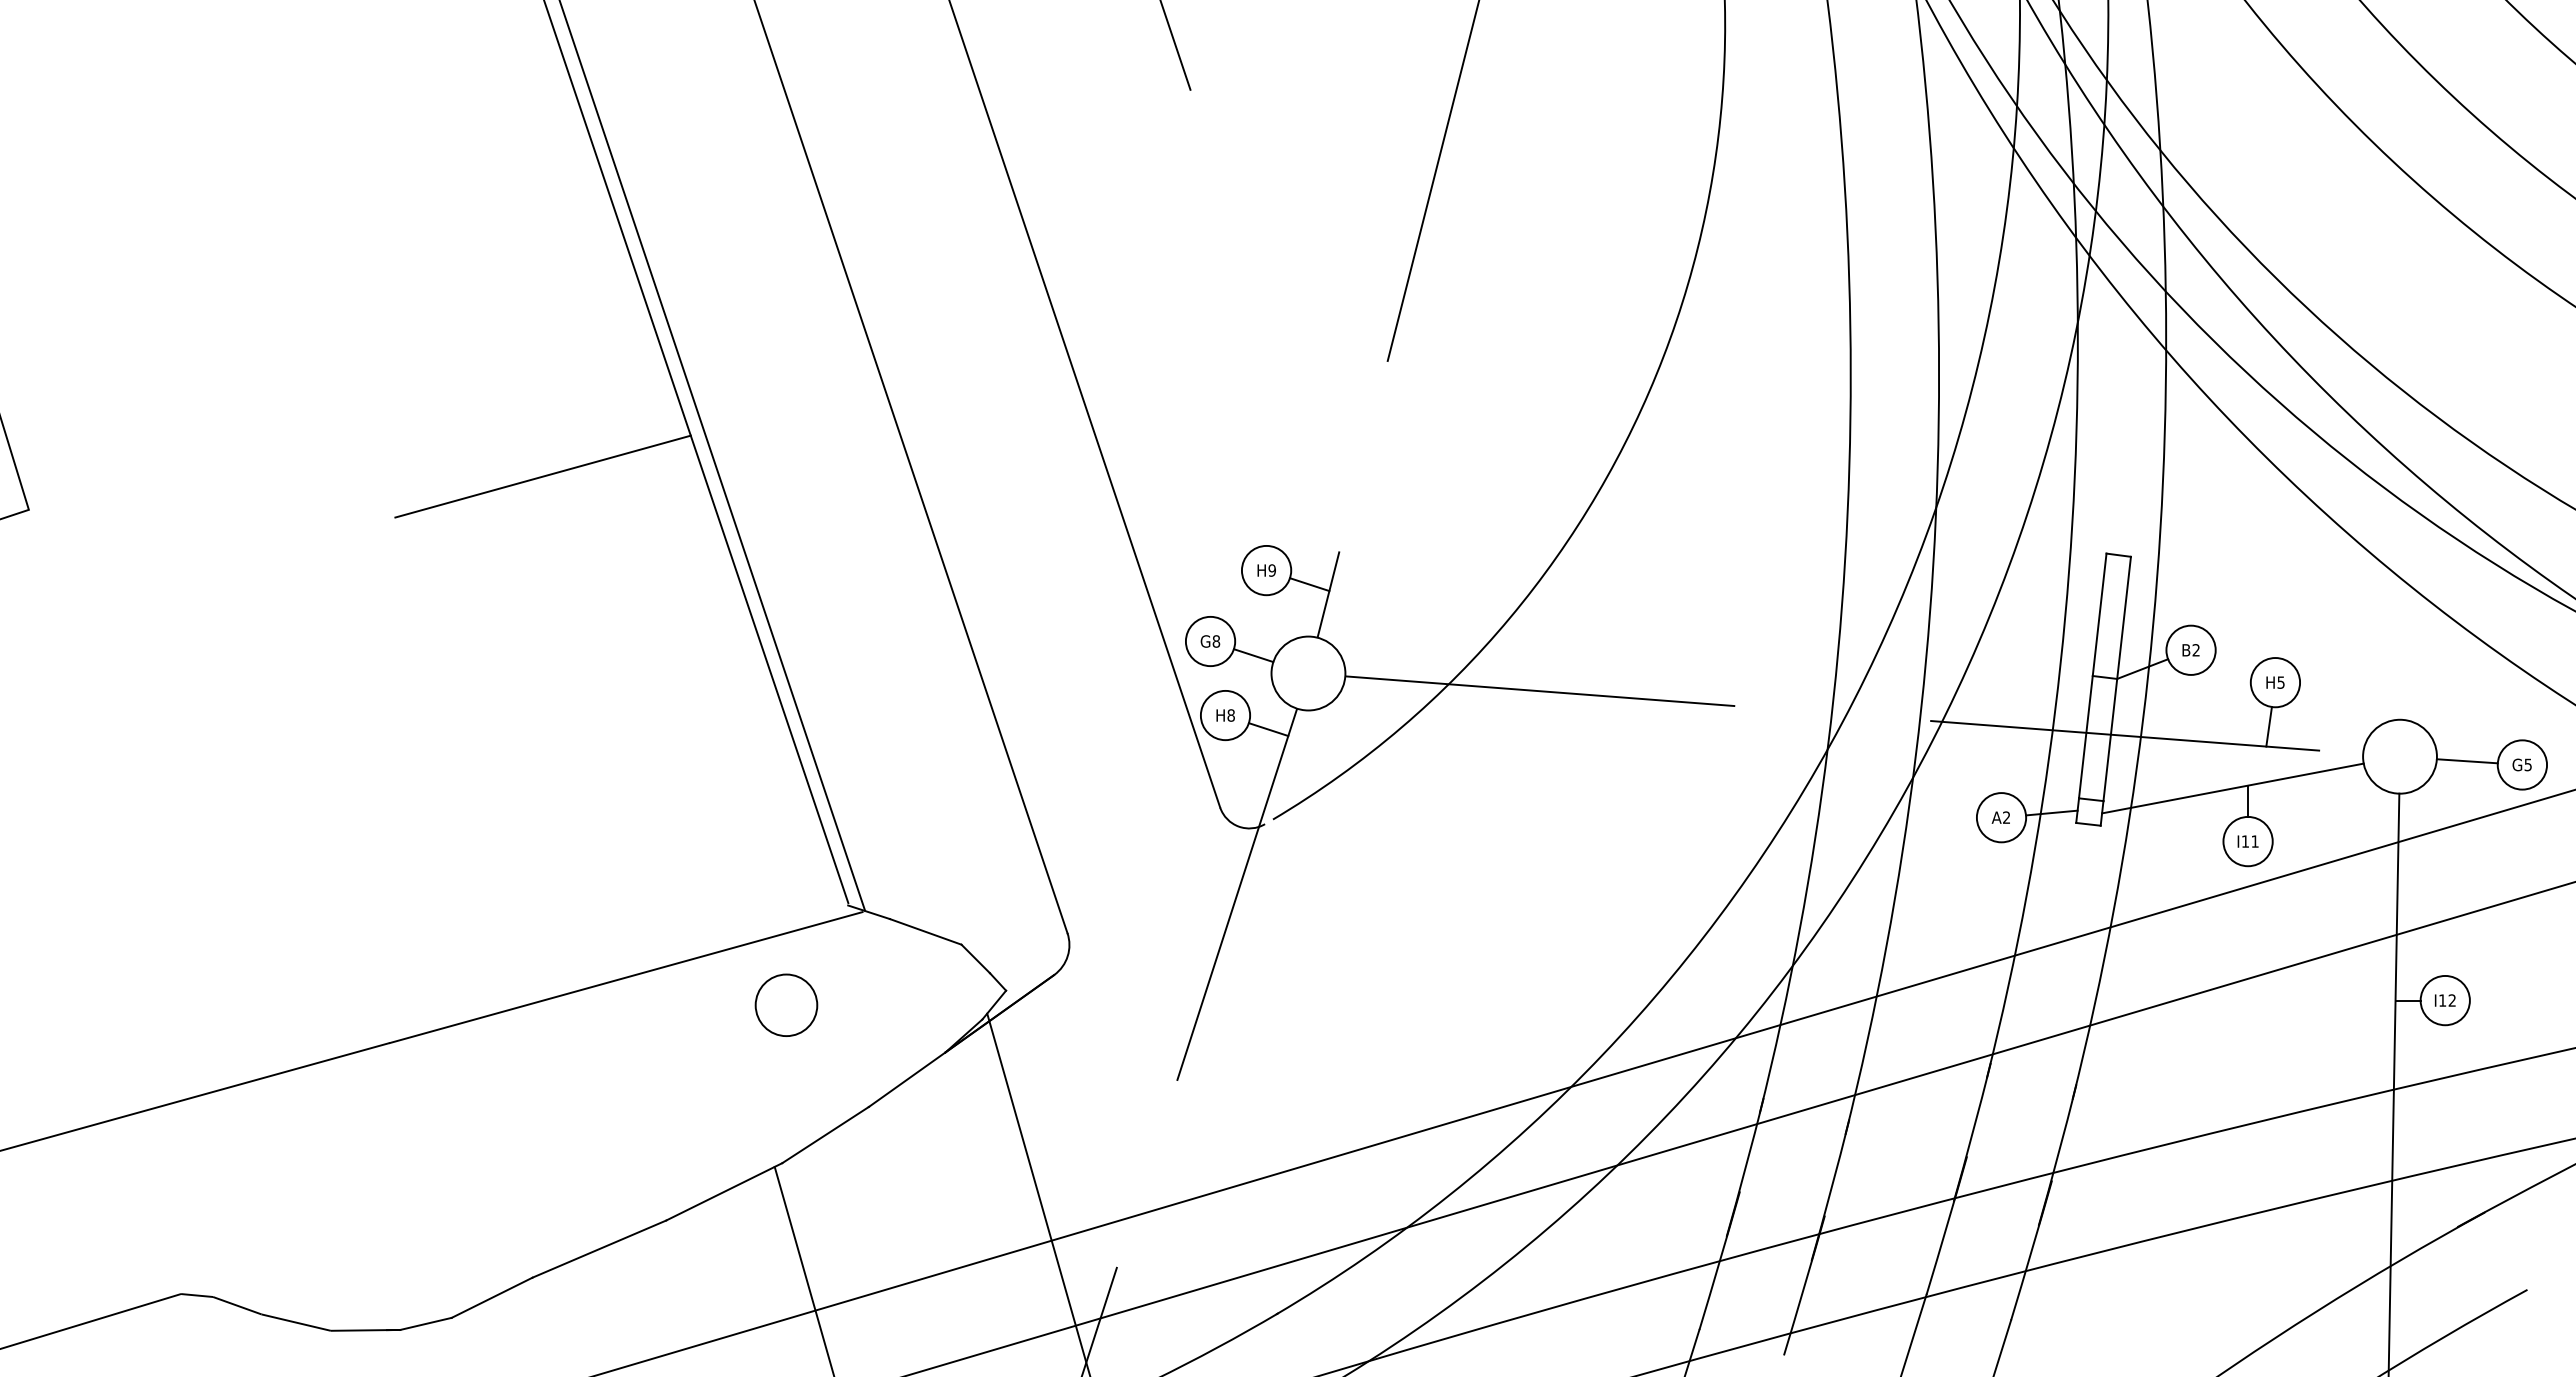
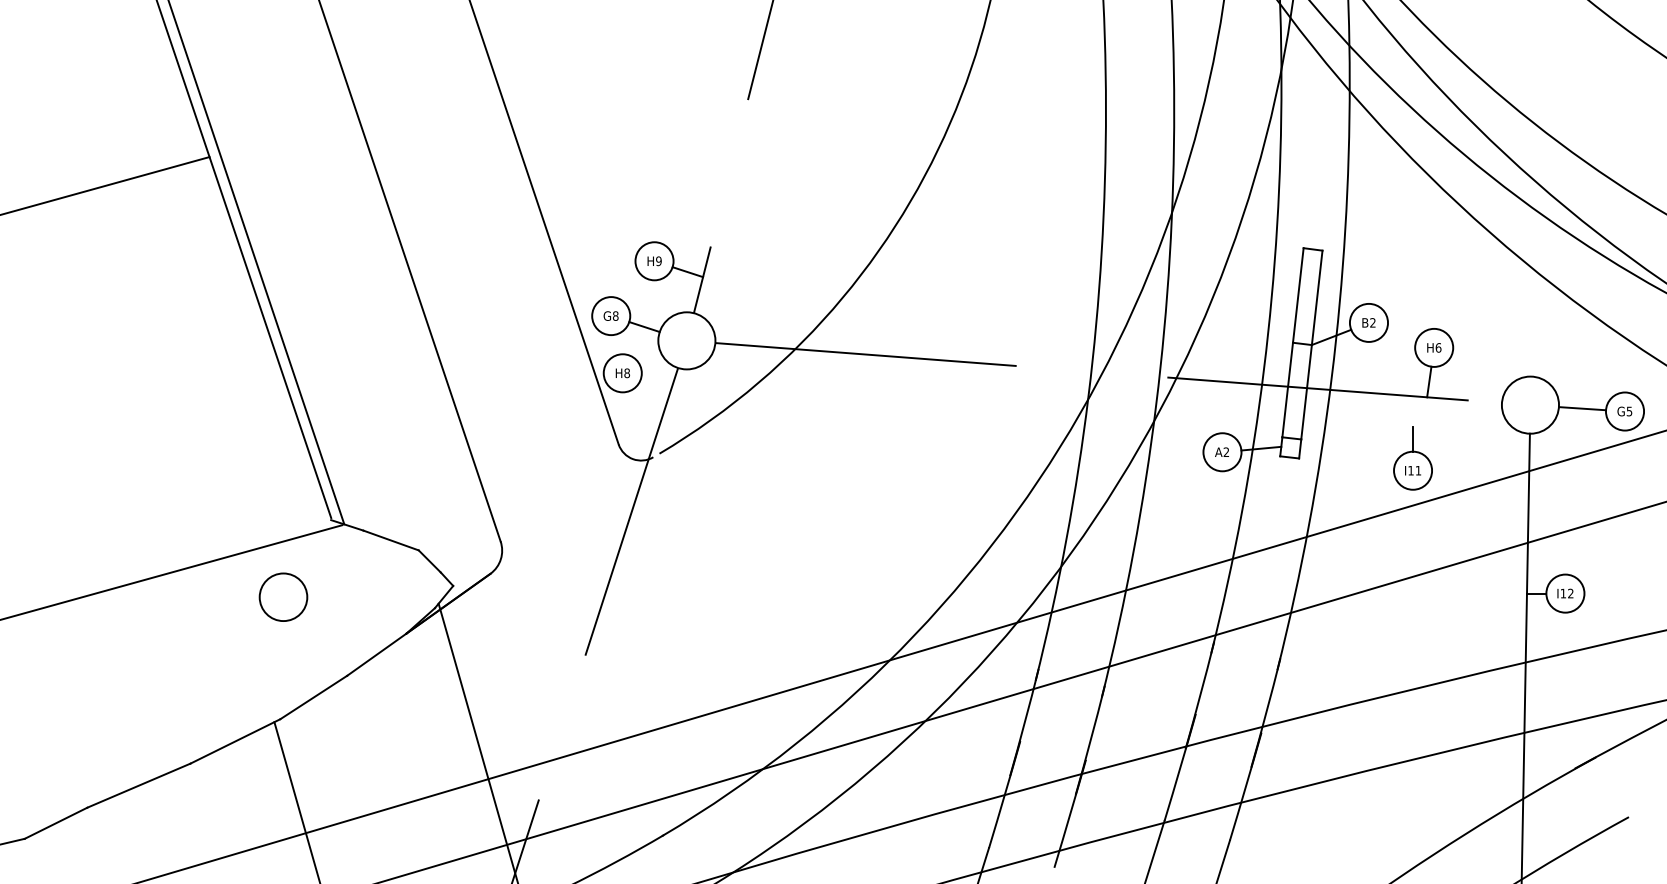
text: (2280, 682) -> (1438, 347), H5 -> H6
line: (1268, 729) -> (656, 384), removed
line: (2232, 788) -> (1400, 429), removed

